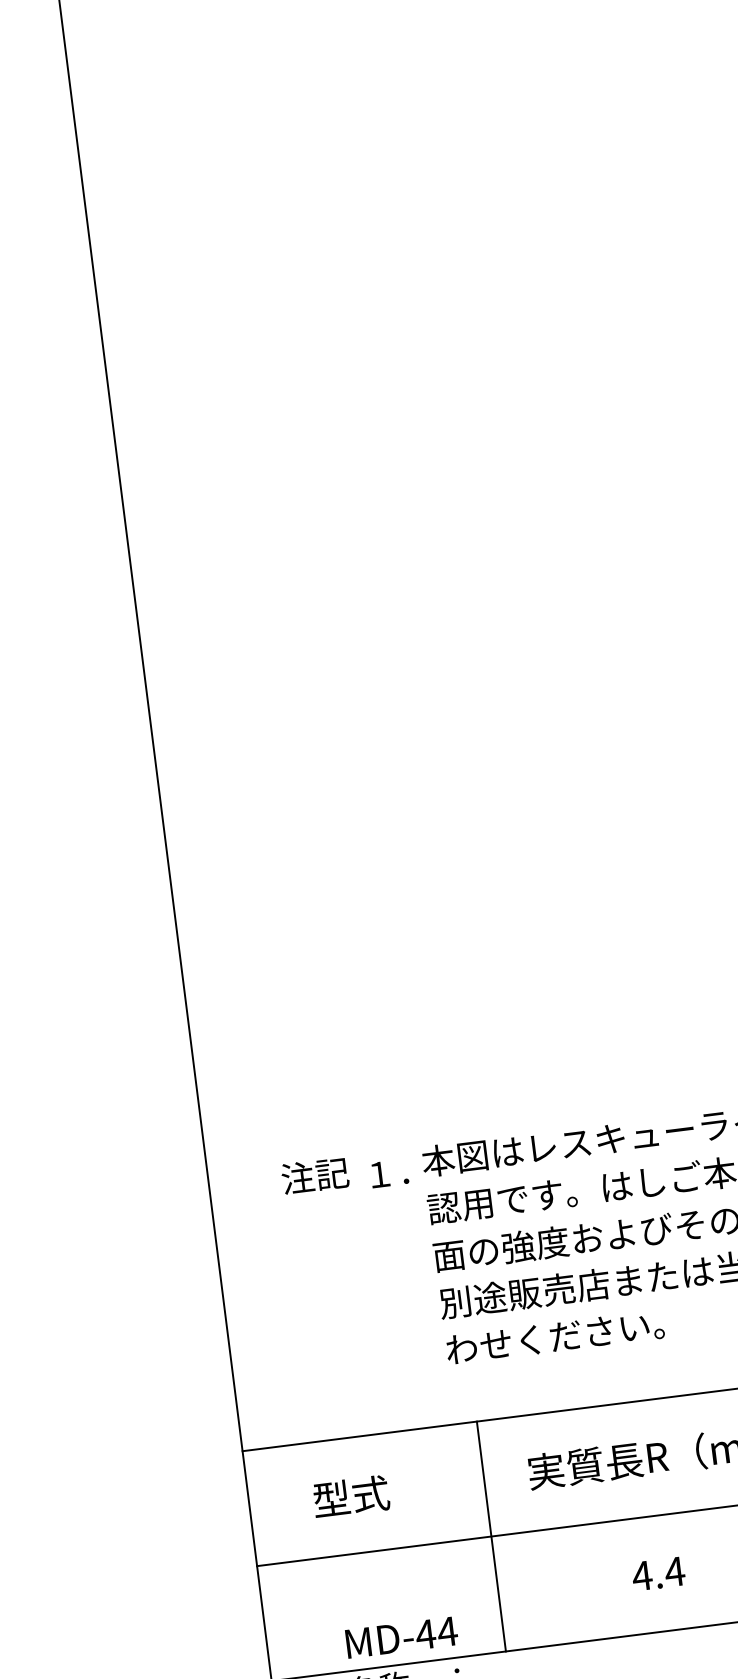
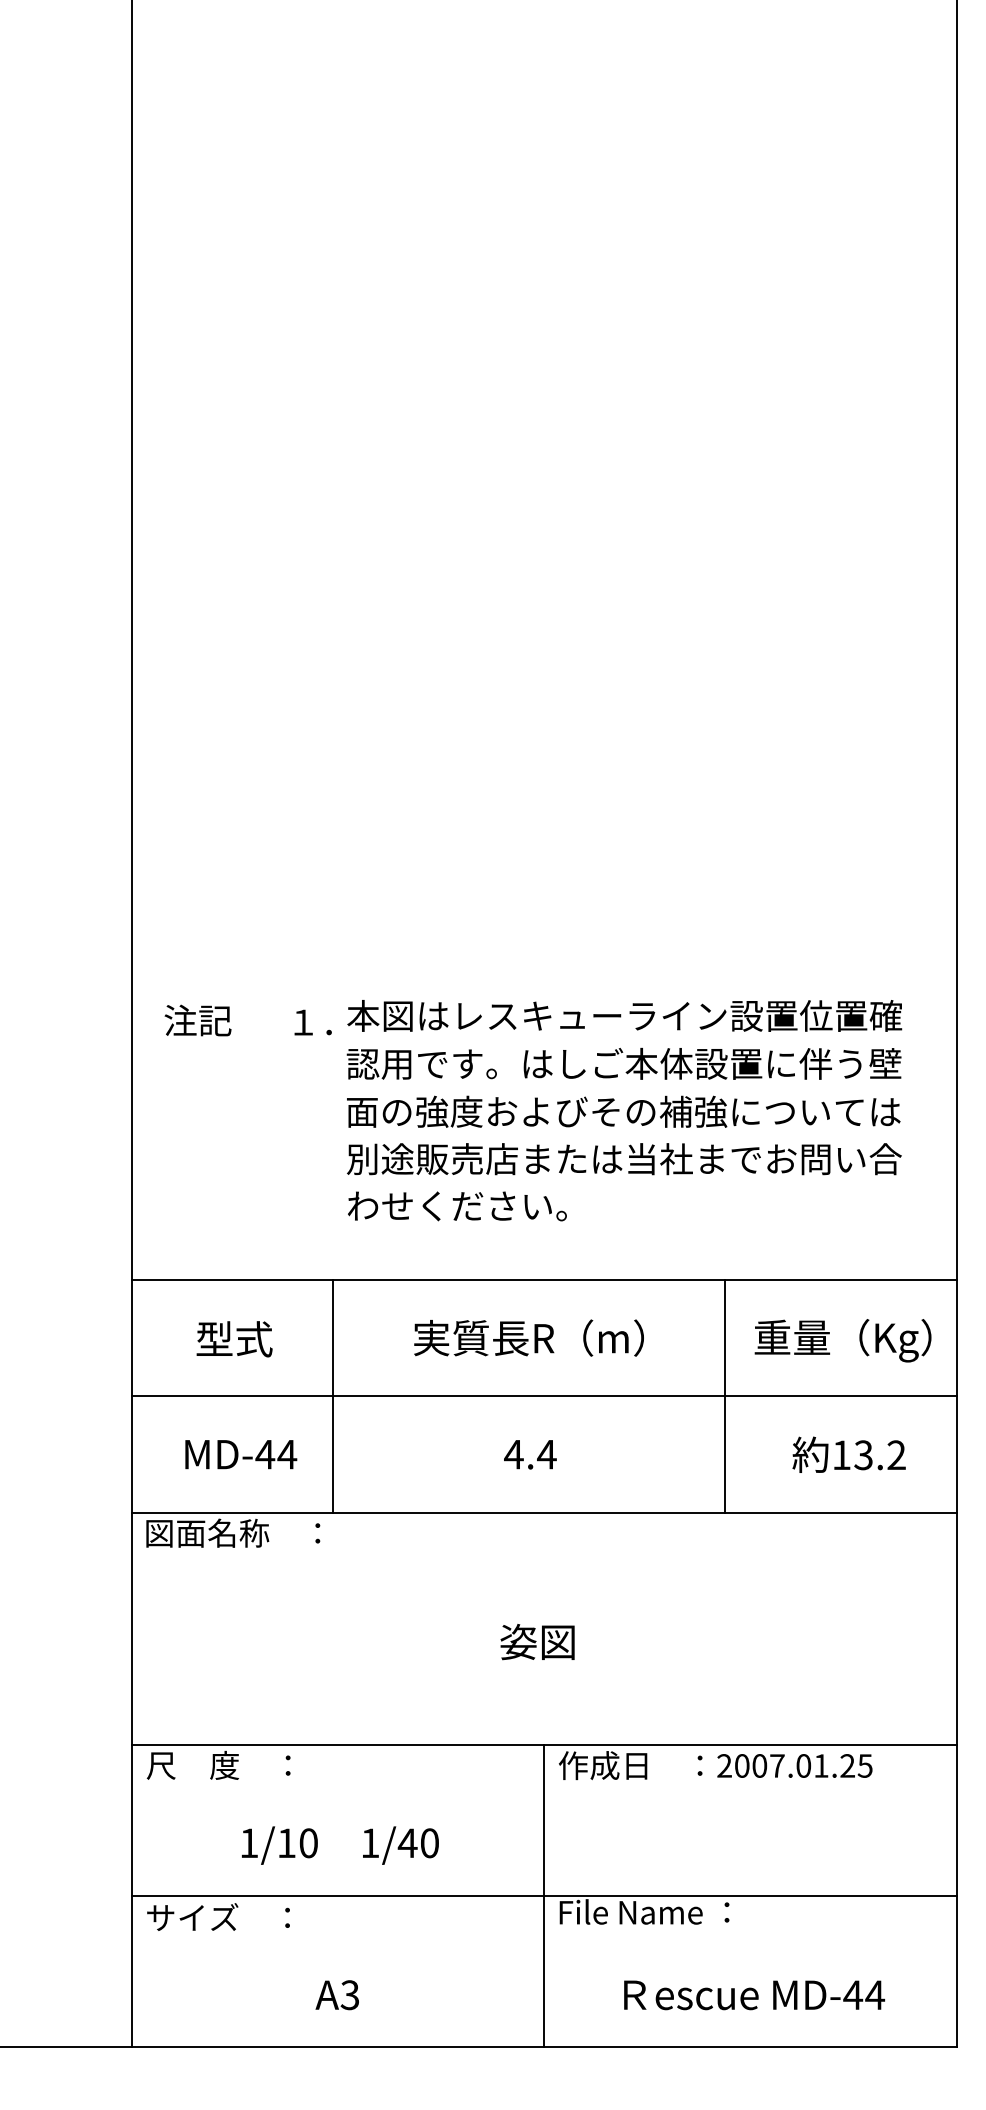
text: (314, 1175) -> (197, 1020), moved
line: (491, 1536) -> (332, 1396), moved
text: (402, 1637) -> (241, 1454), moved

